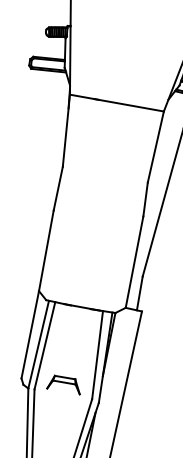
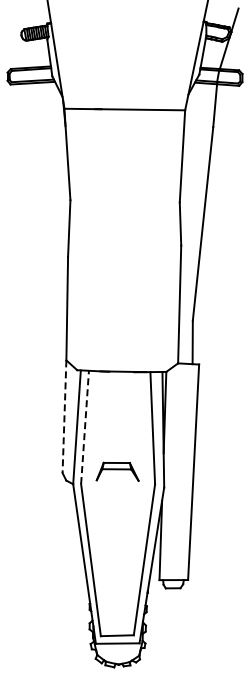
line: (30, 335) -> (64, 417), solid -> dashed
line: (45, 345) -> (85, 427), solid -> dashed

